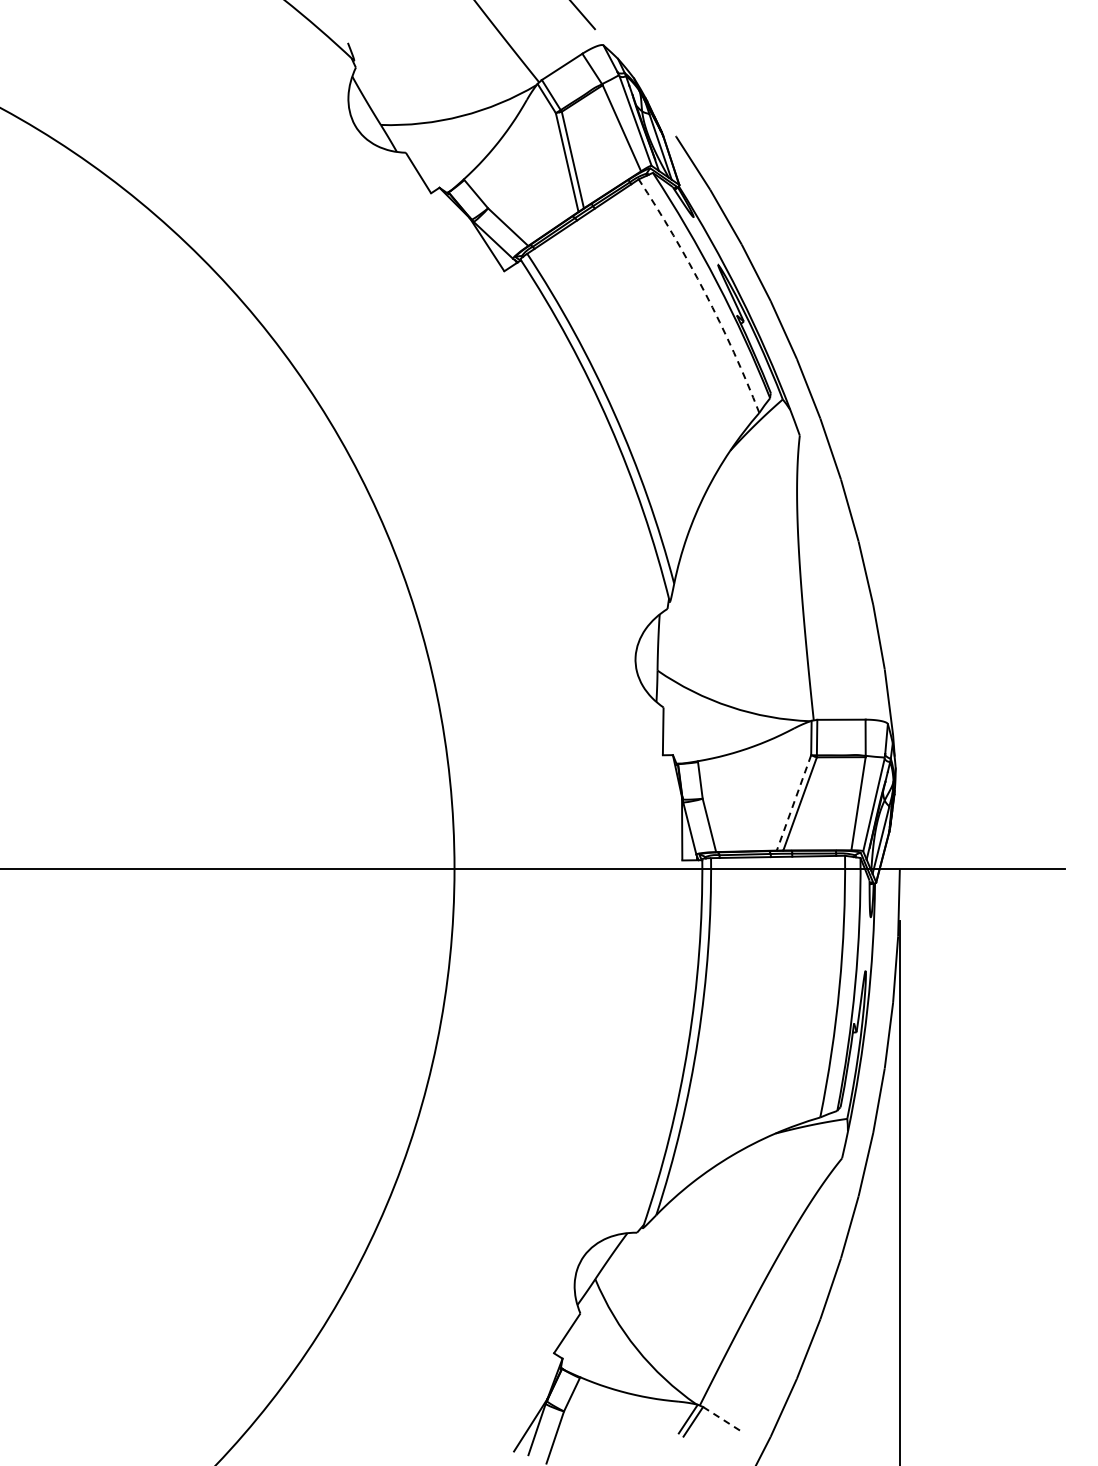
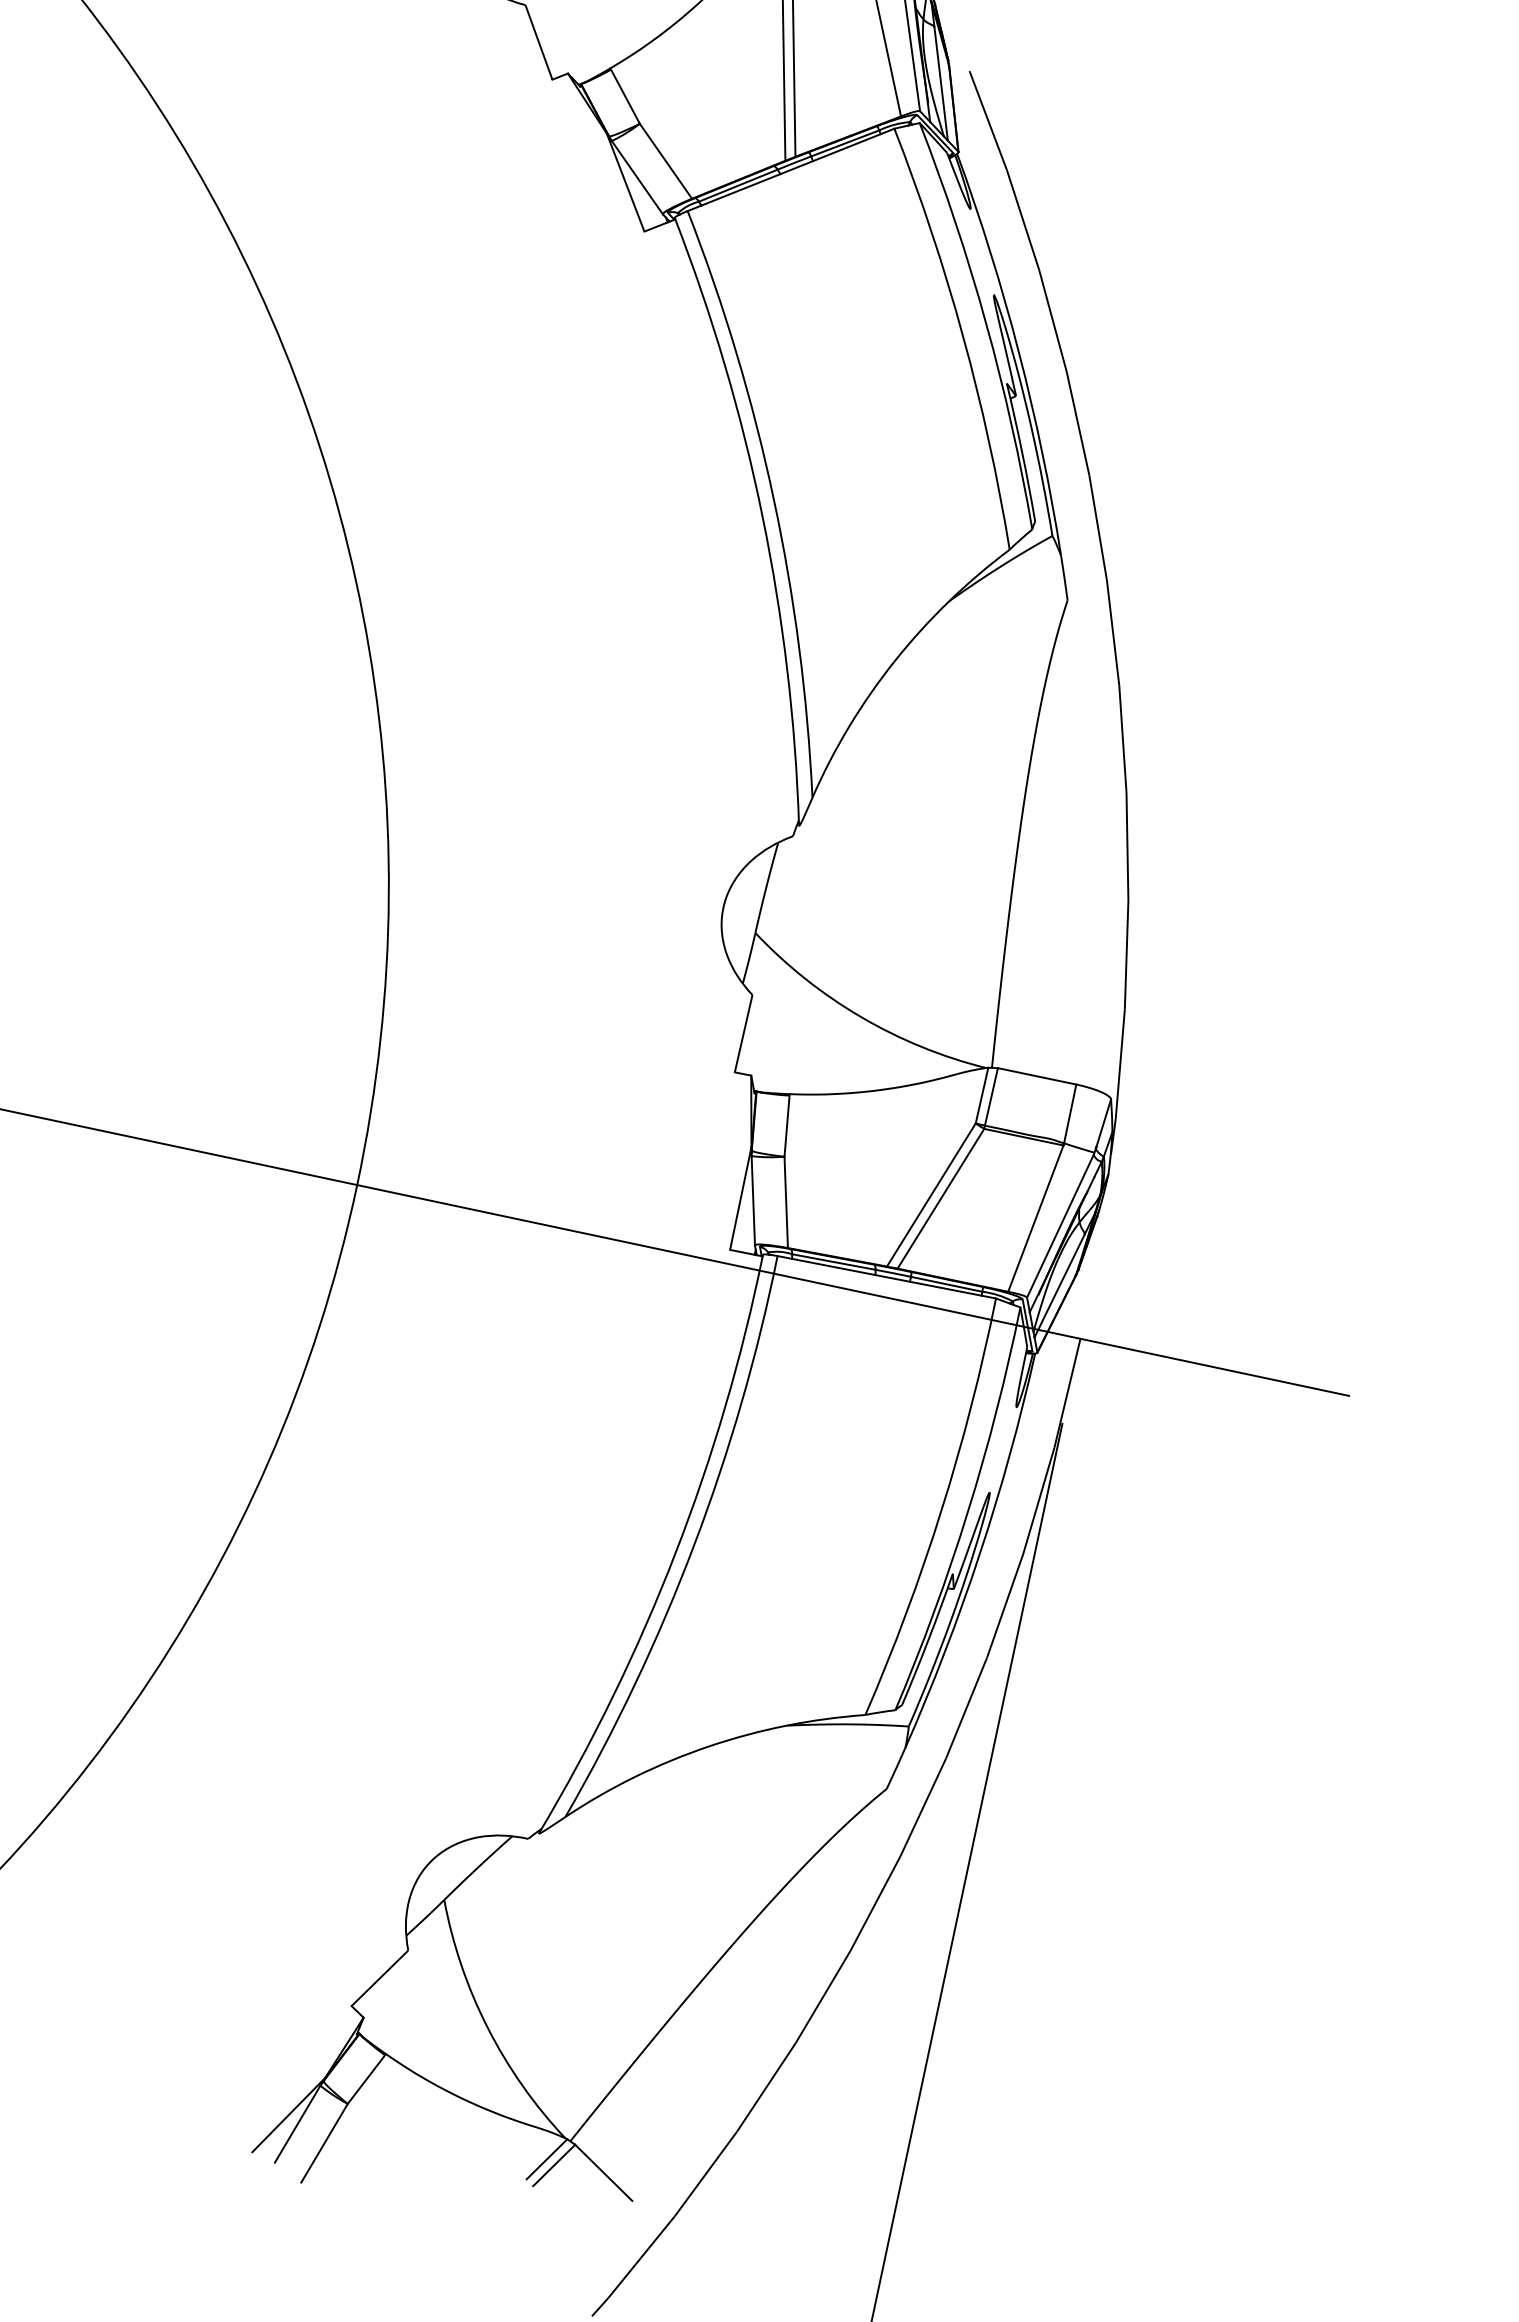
arc: (705, 293) -> (963, 337), dashed -> solid
line: (794, 802) -> (932, 1194), dashed -> solid
line: (723, 1420) -> (603, 2173), dashed -> solid

